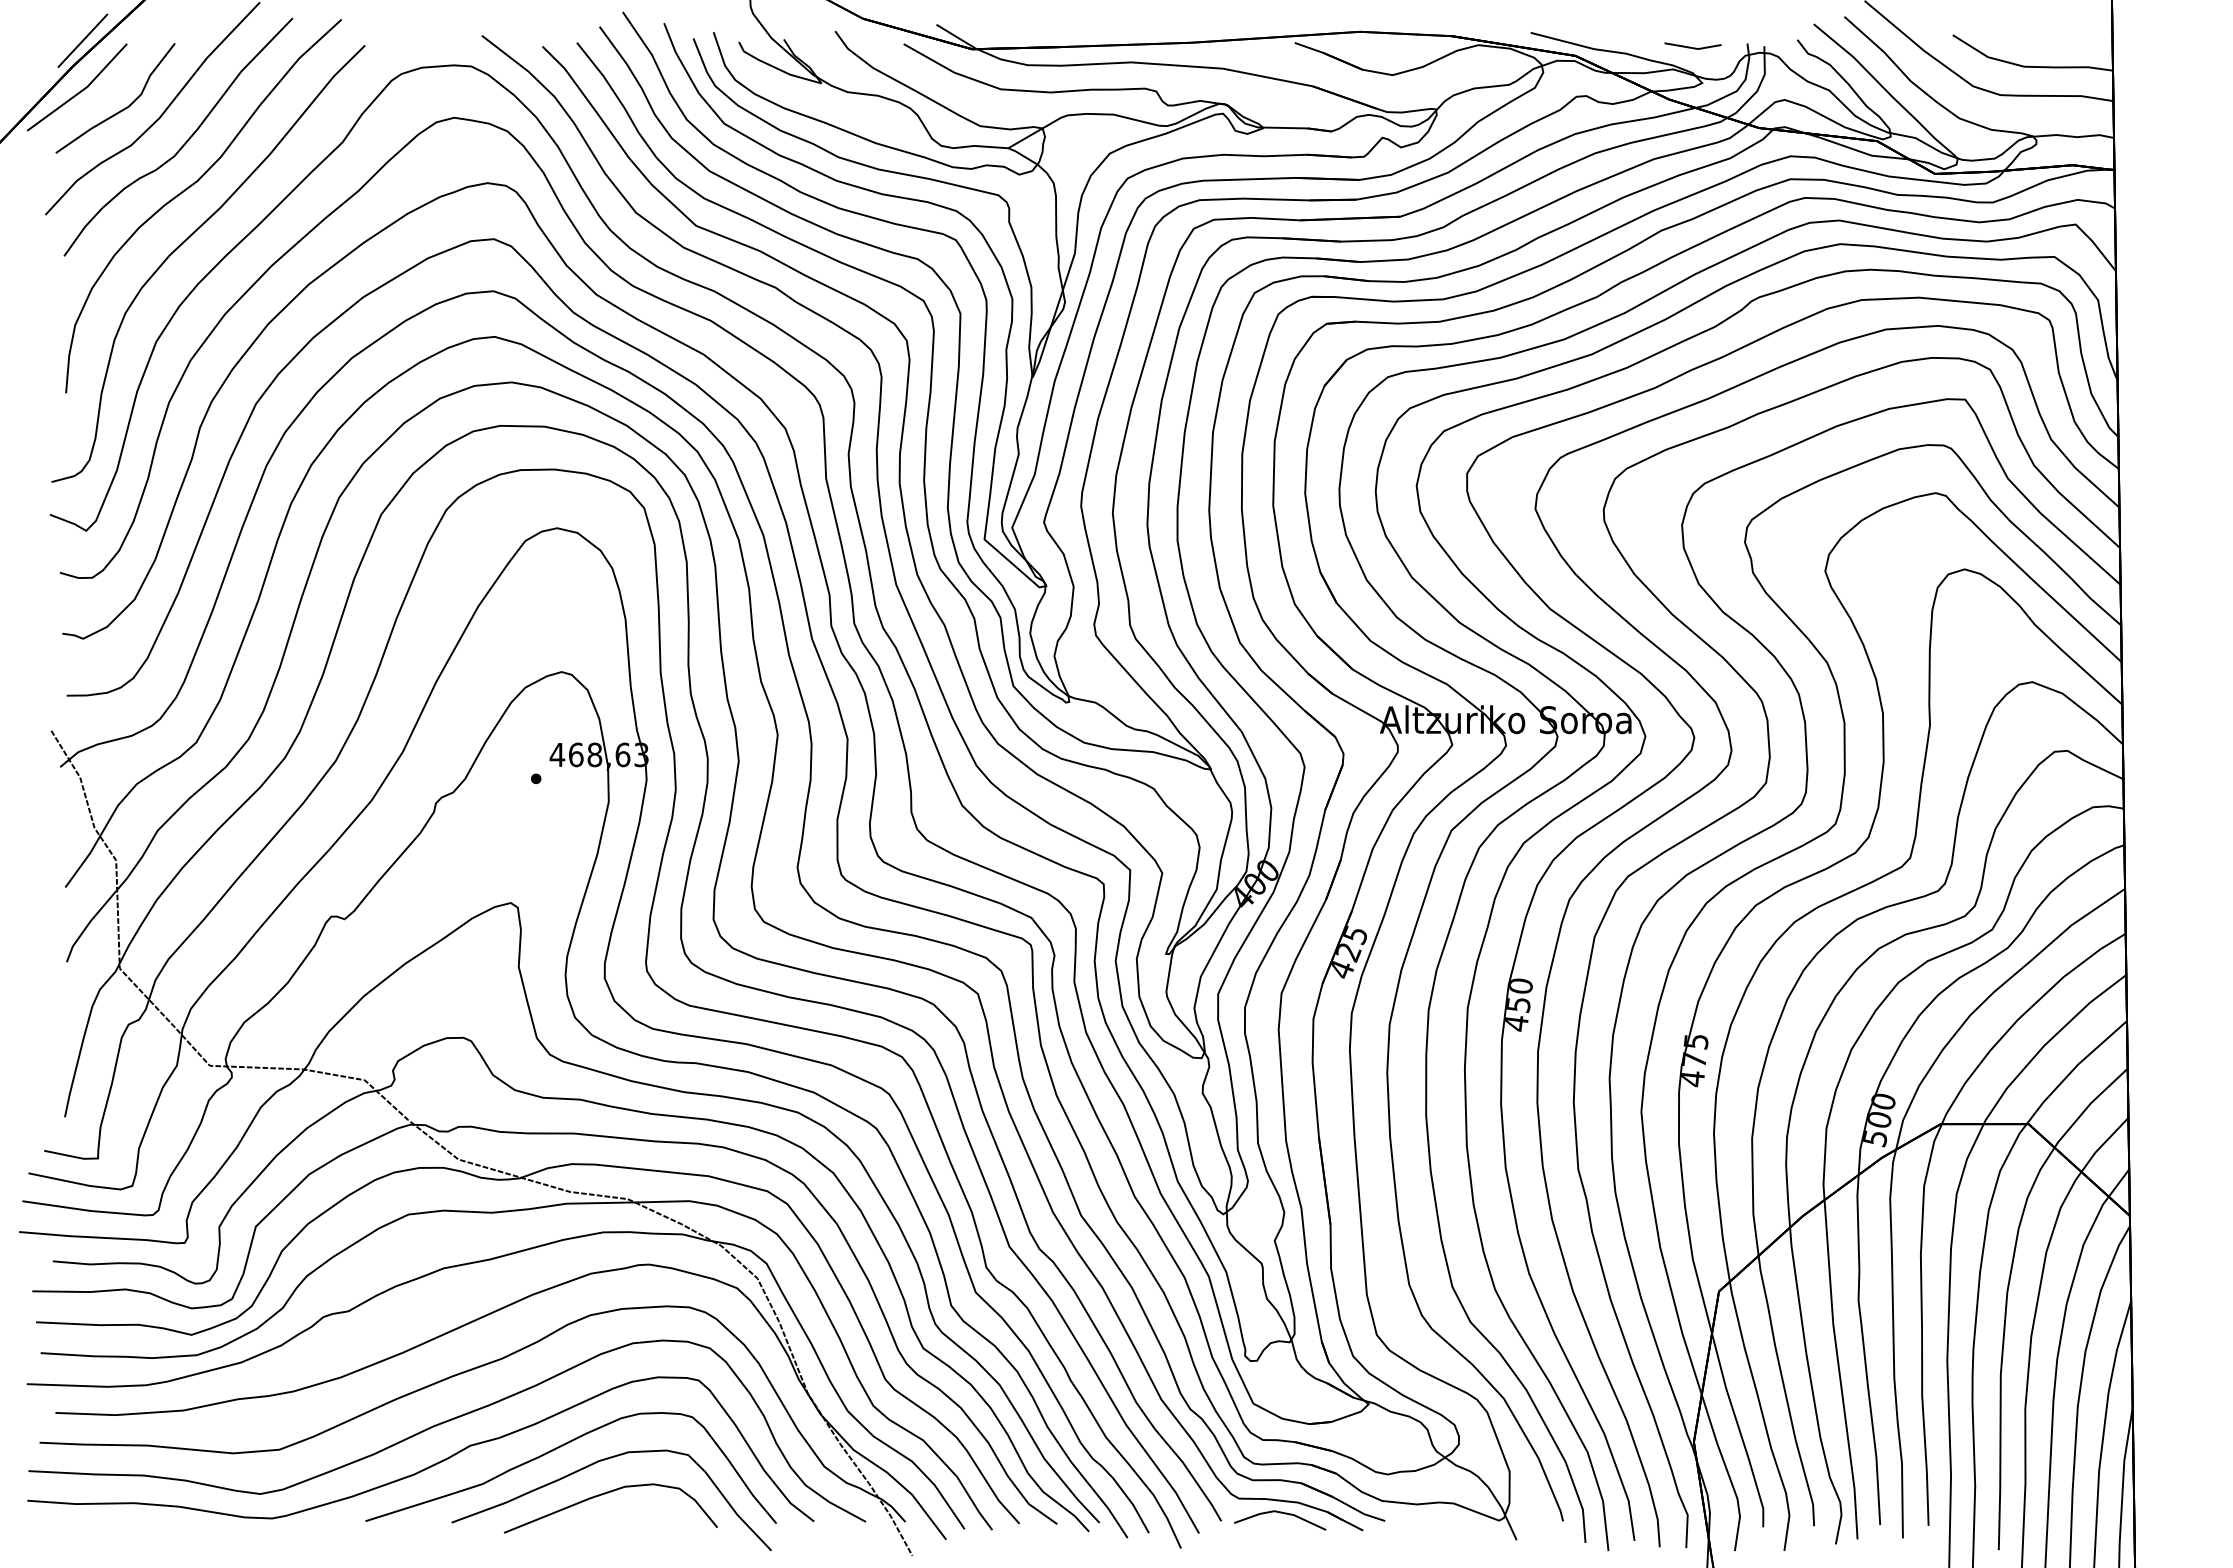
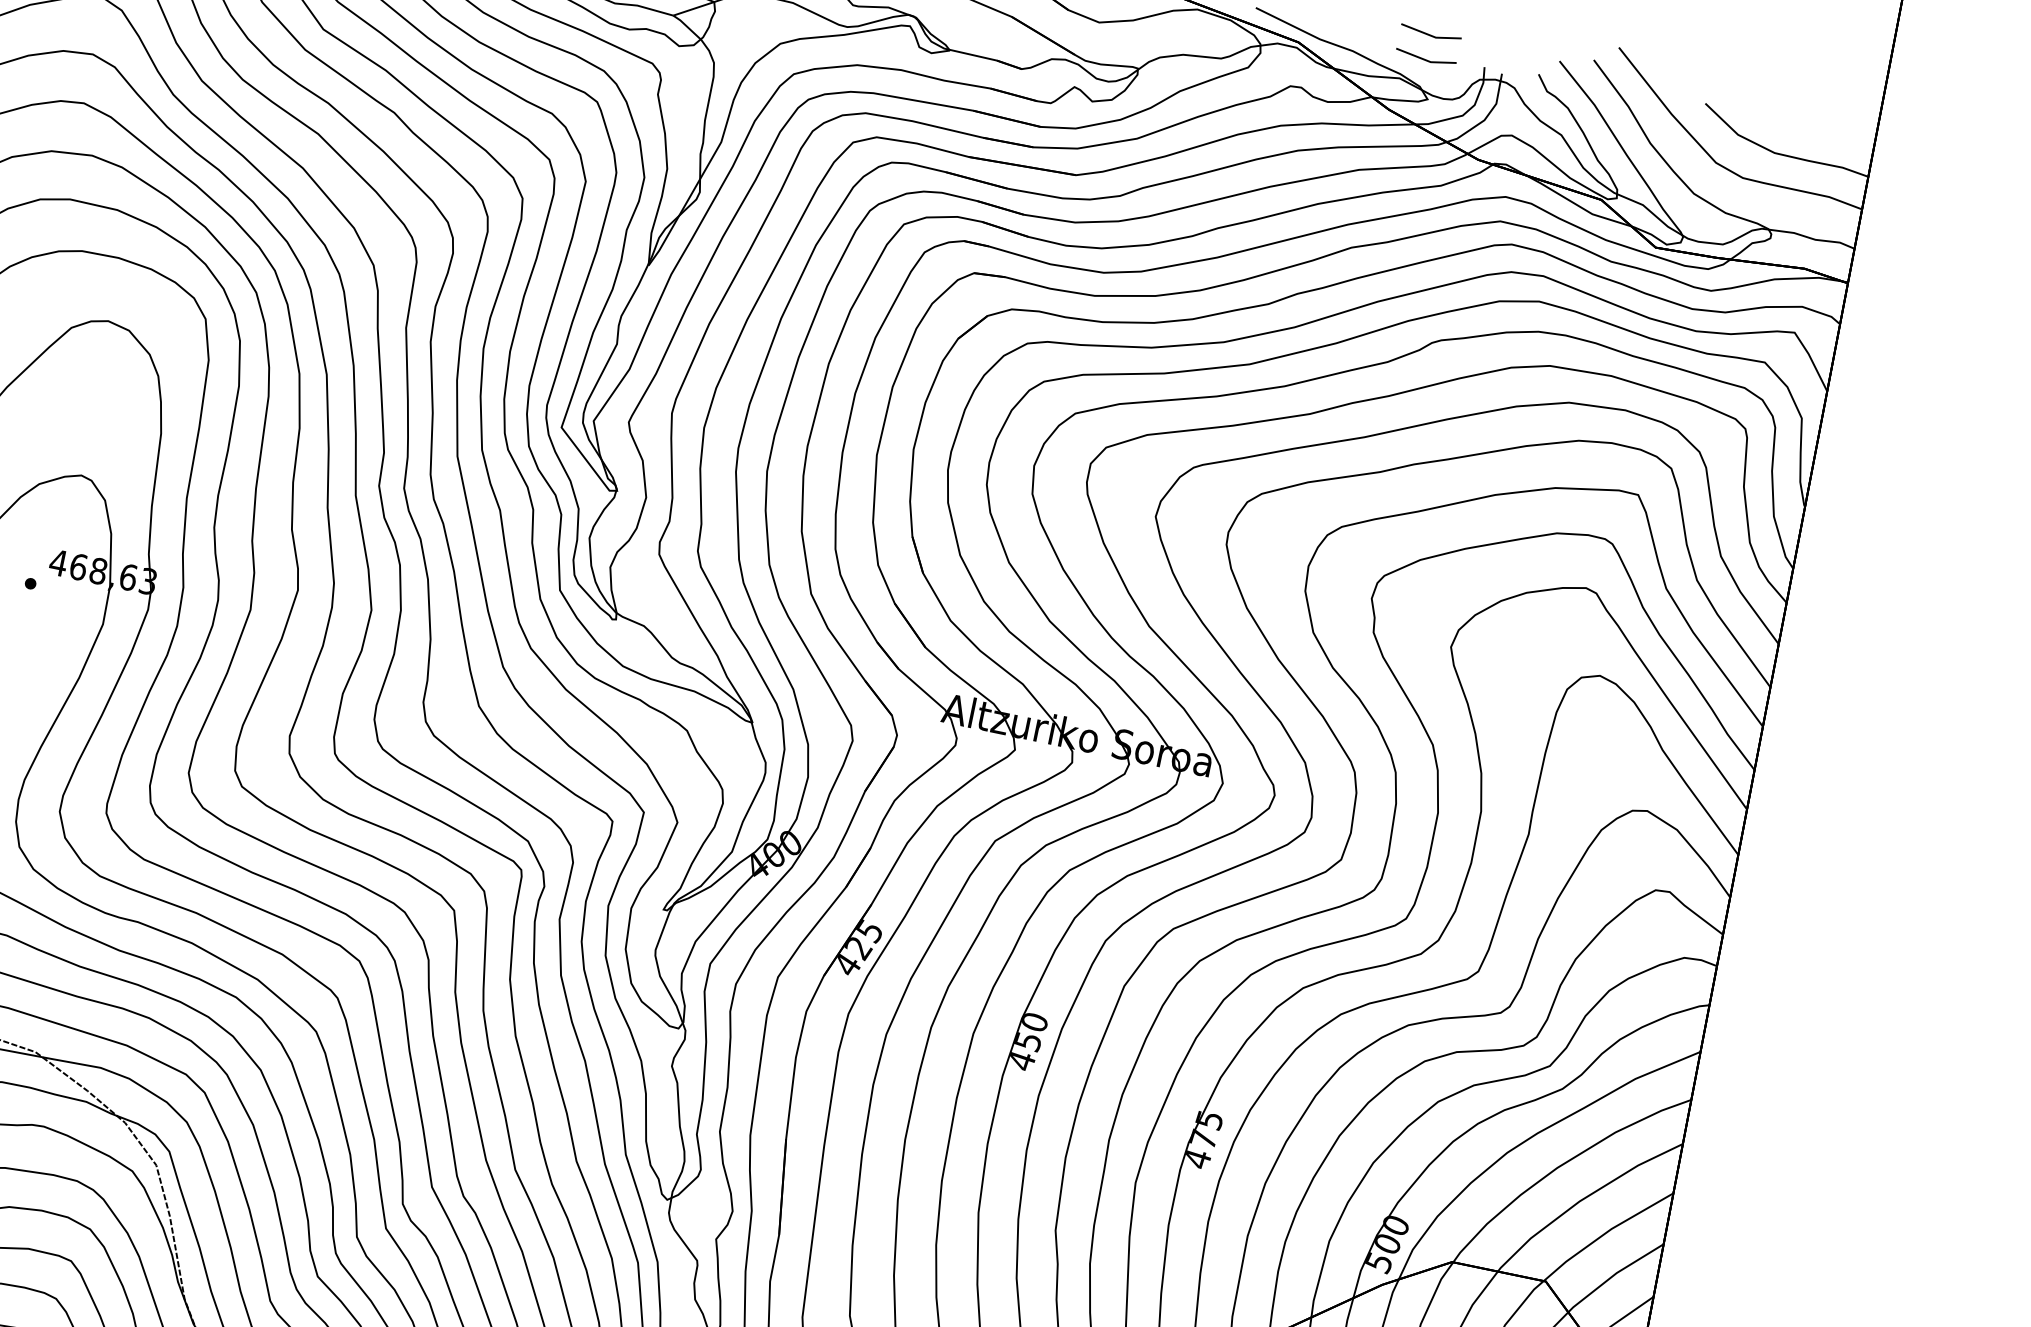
line: (1692, 24) -> (1430, 34), added

